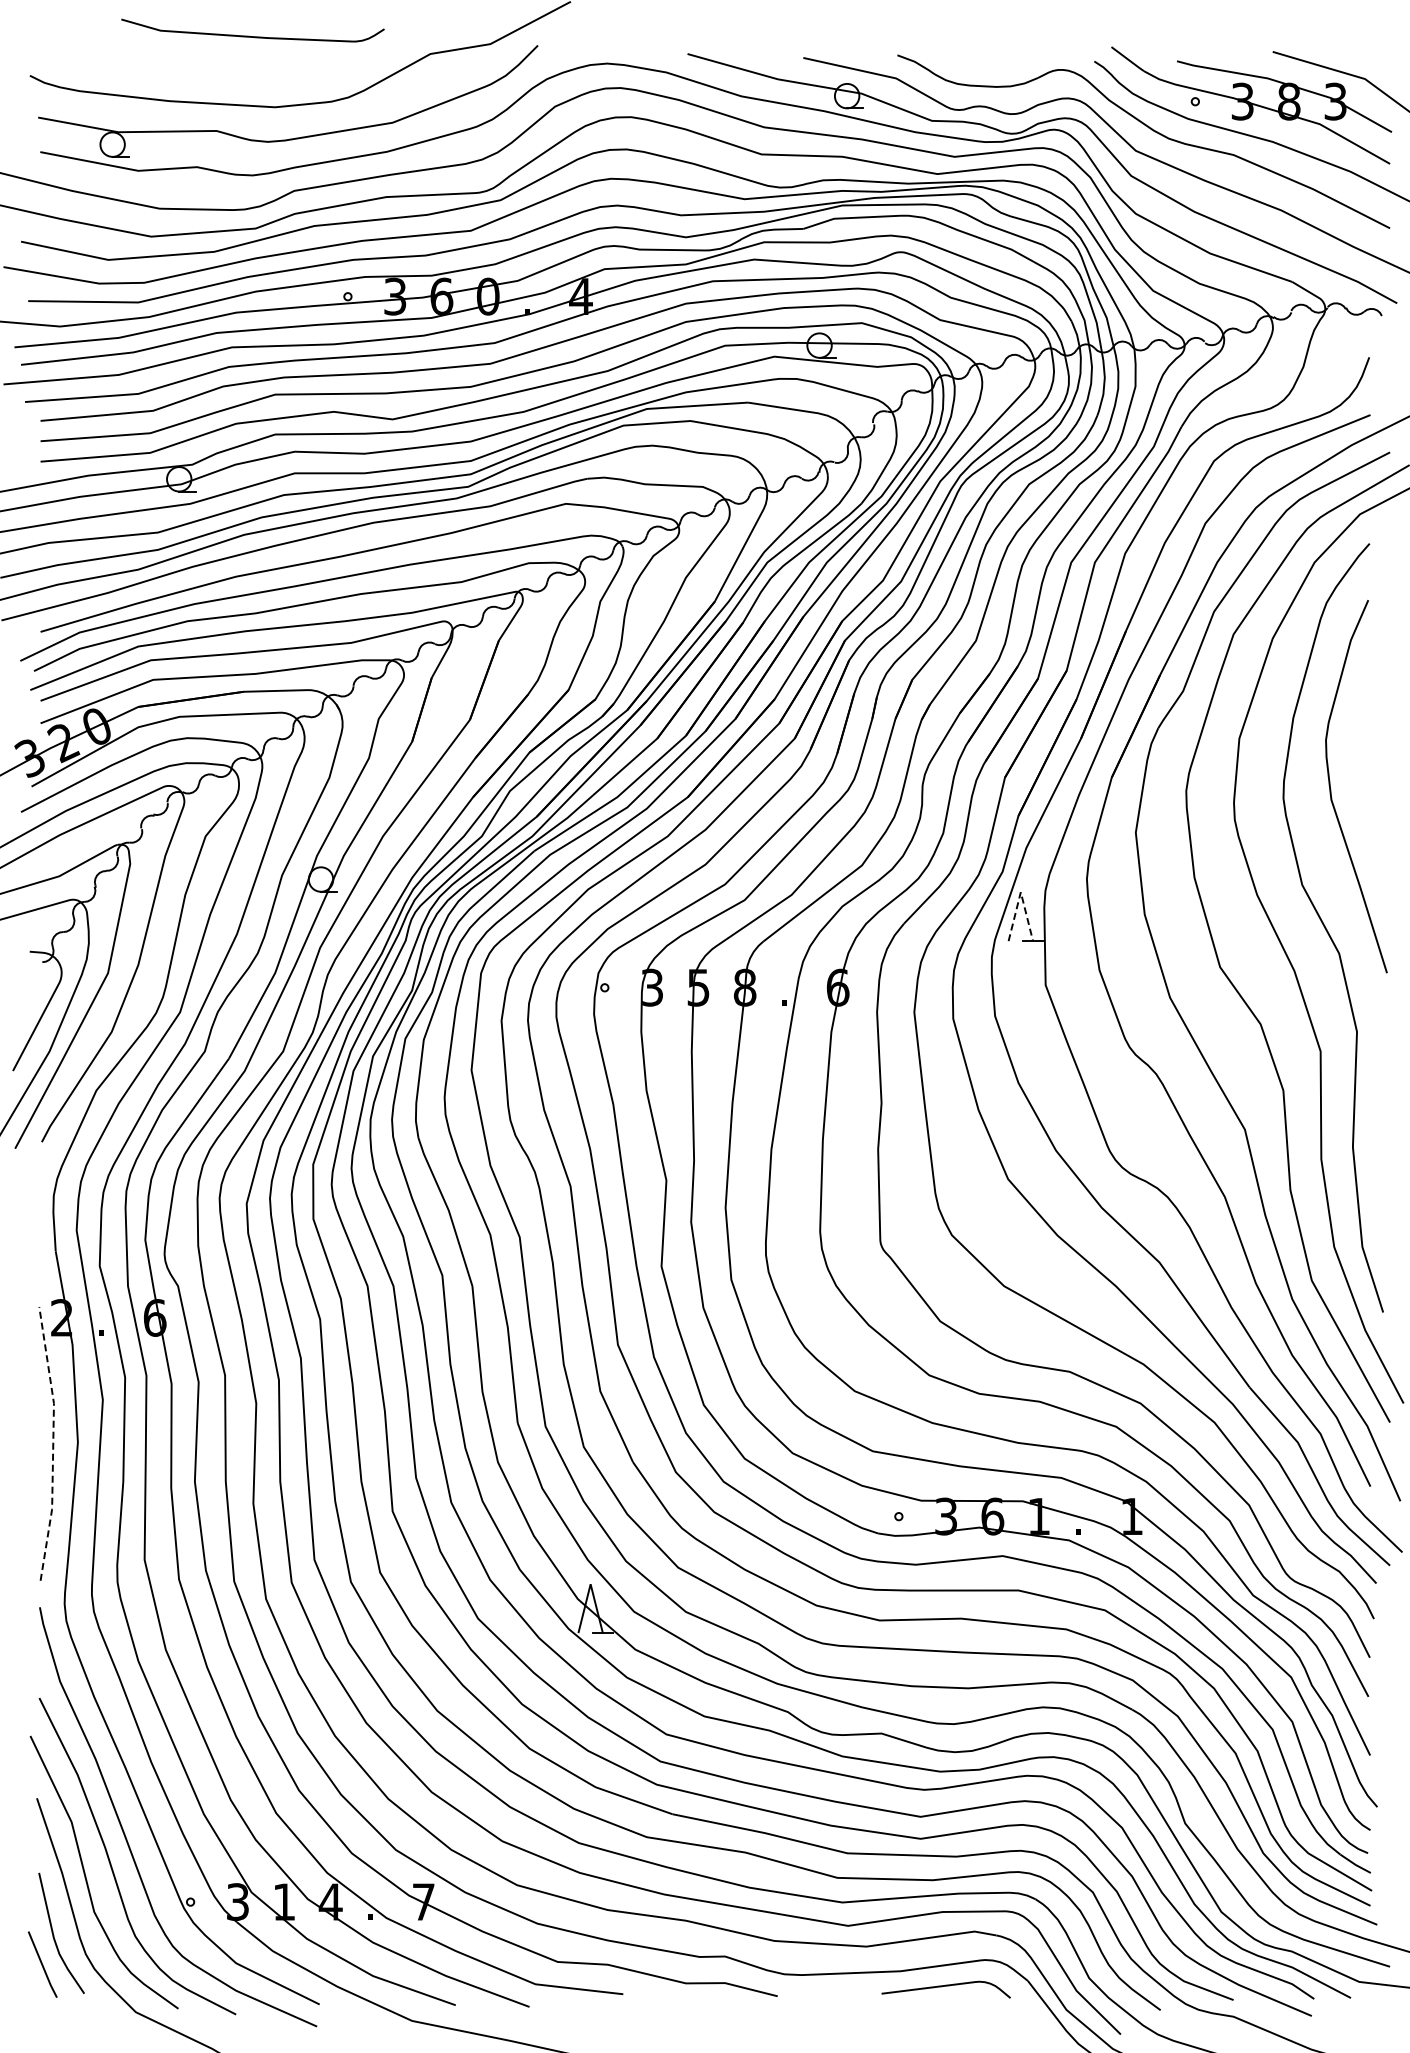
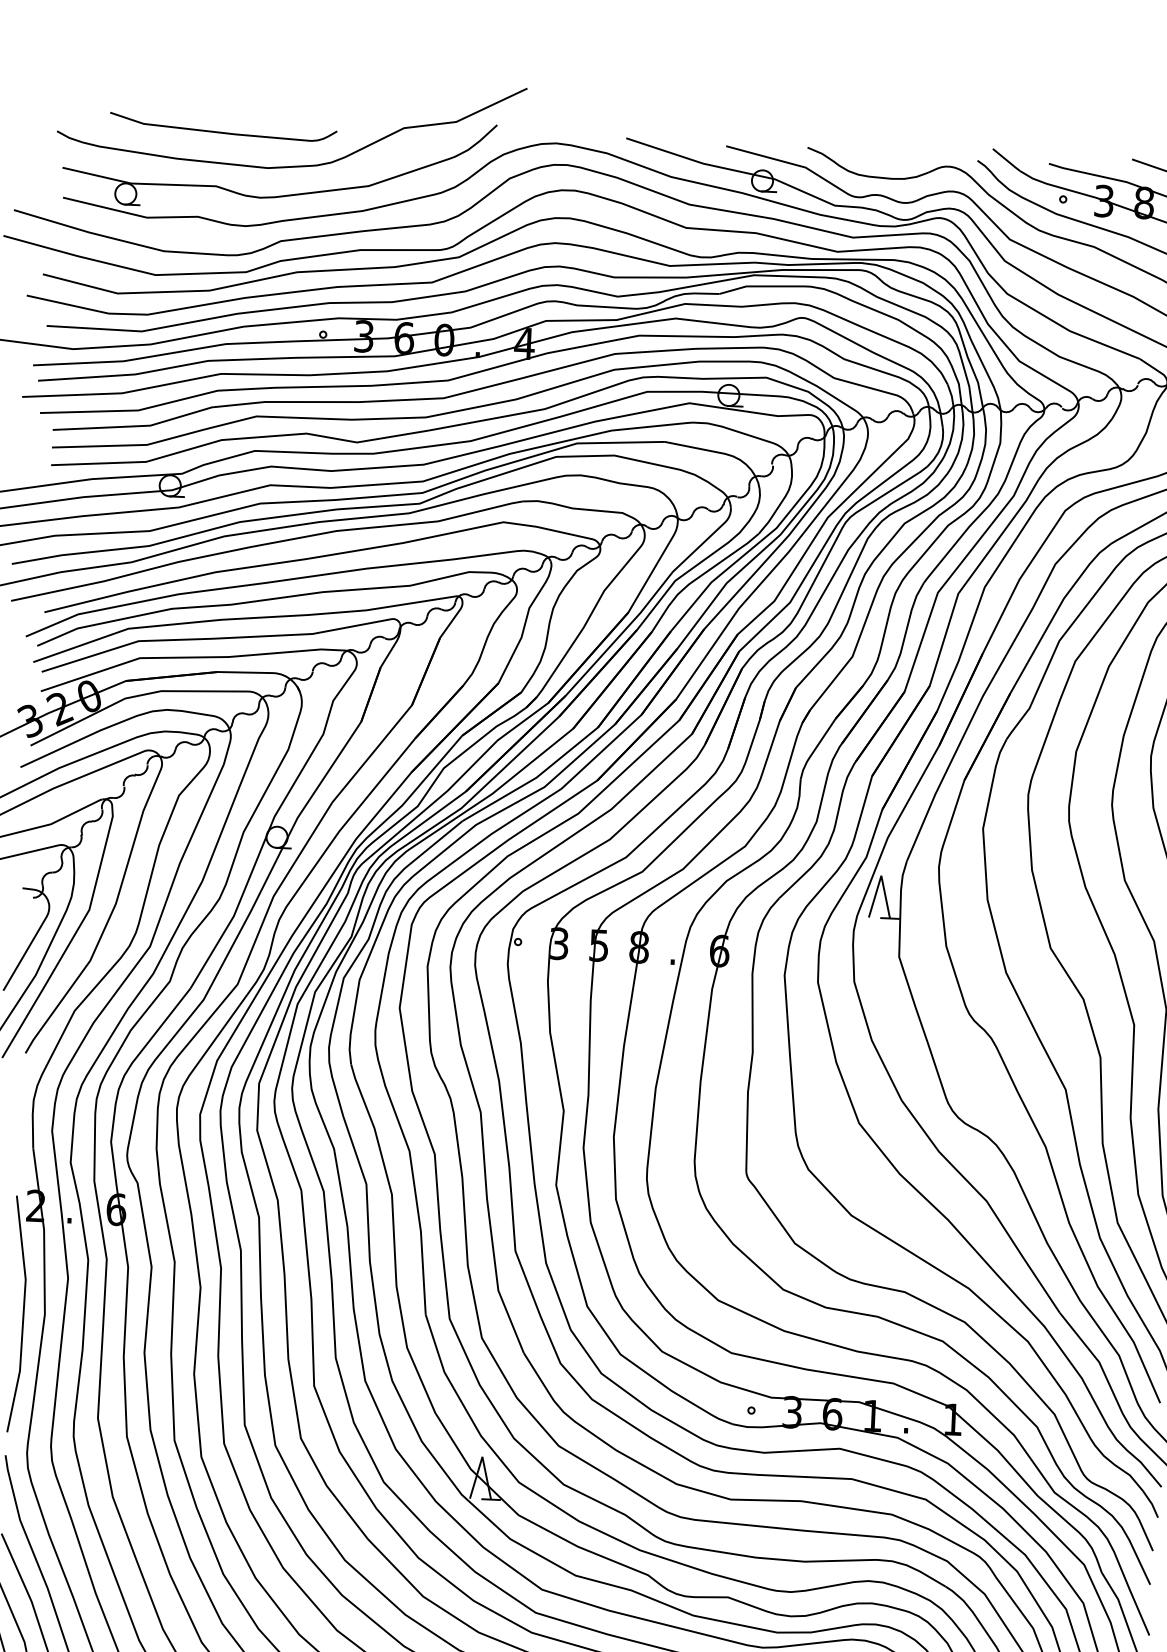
curve: (249, 35) -> (220, 131), moved
line: (1020, 892) -> (881, 875), dashed -> solid
line: (53, 1443) -> (23, 1314), dashed -> solid

